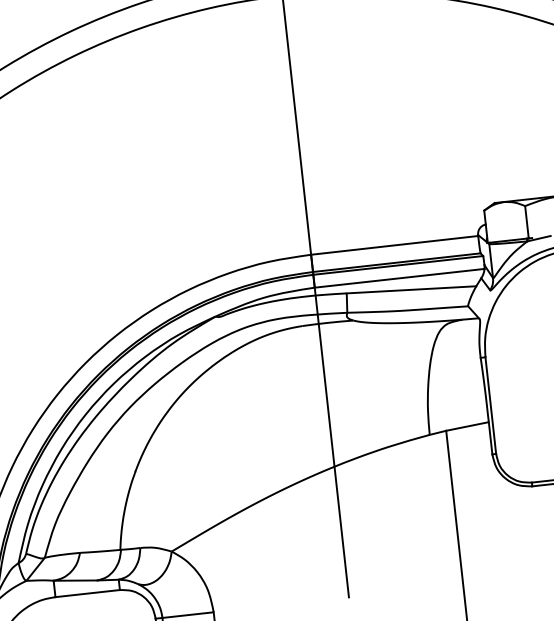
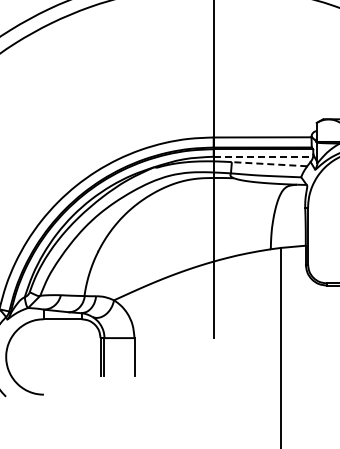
line: (399, 277) -> (263, 156), solid -> dashed
line: (411, 290) -> (269, 164), solid -> dashed

